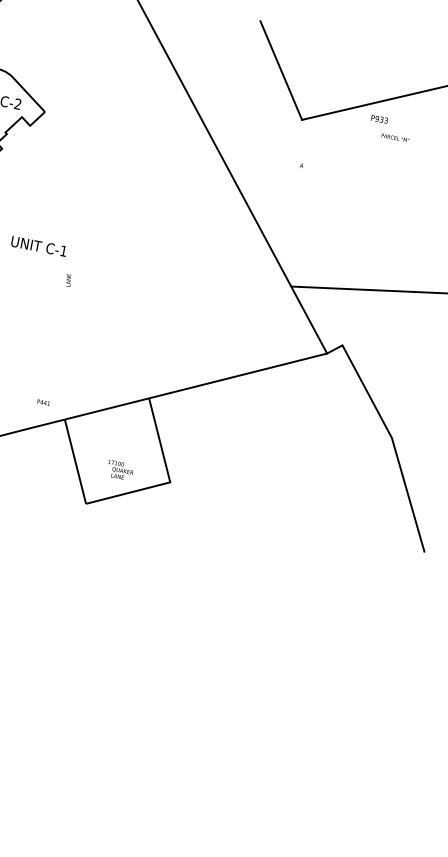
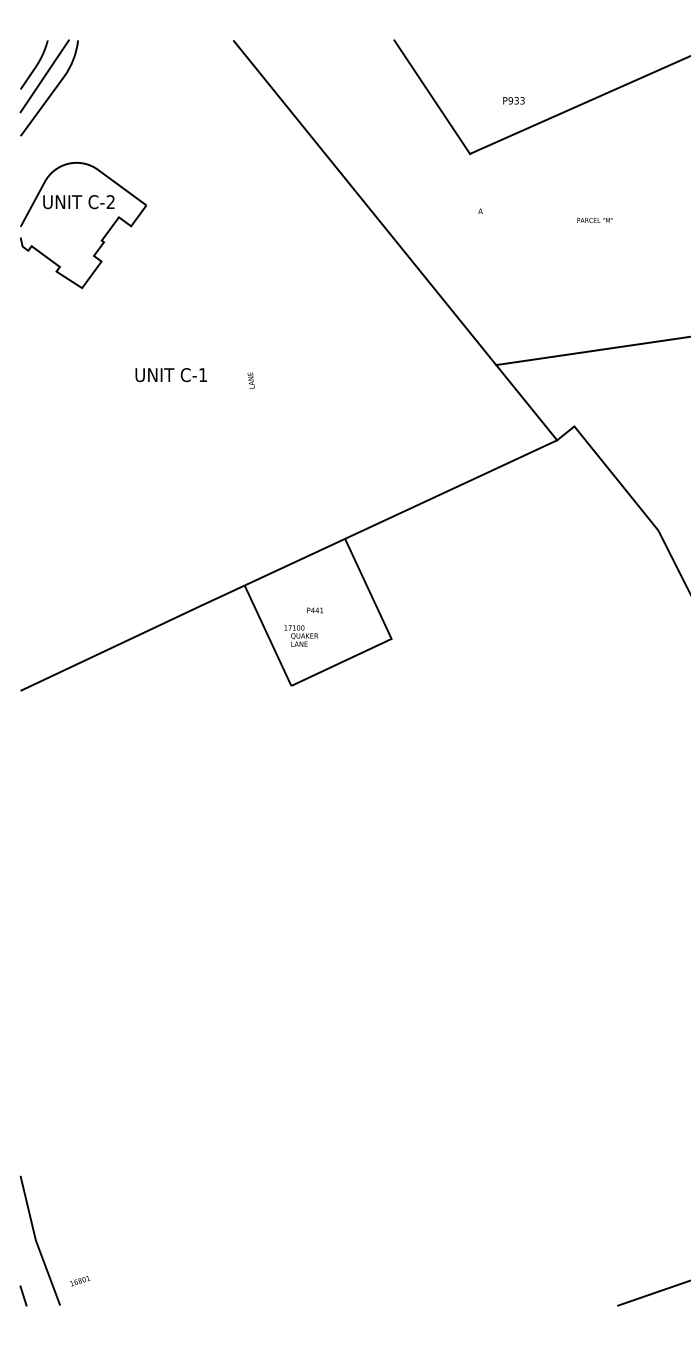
text: (379, 119) -> (513, 100), moved
text: (395, 137) -> (594, 219), moved
text: (68, 280) -> (250, 380), moved
text: (43, 402) -> (314, 610), moved
text: (120, 470) -> (301, 635), moved

